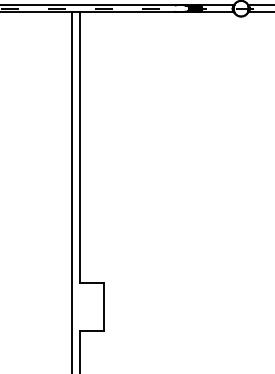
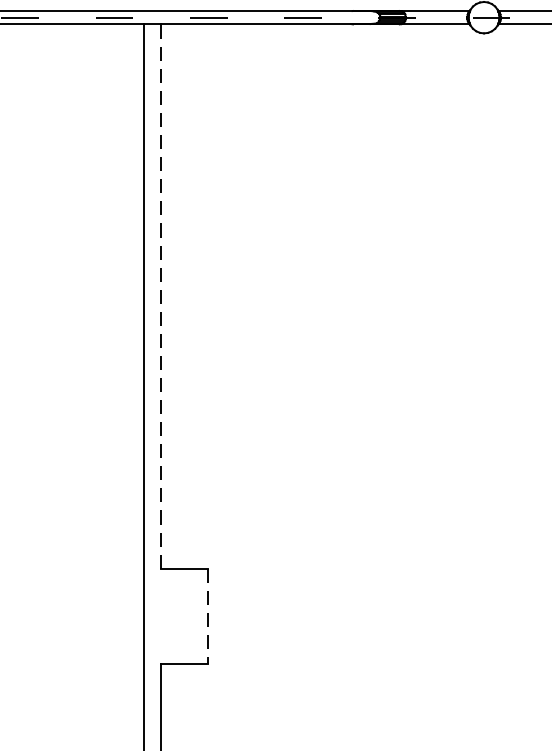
line: (79, 147) -> (159, 296), solid -> dashed
line: (103, 307) -> (207, 617), solid -> dashed

